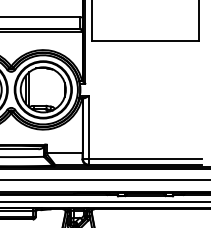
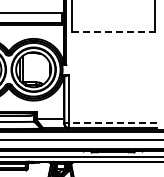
line: (146, 40) -> (113, 31), solid -> dashed
line: (144, 159) -> (112, 123), solid -> dashed

